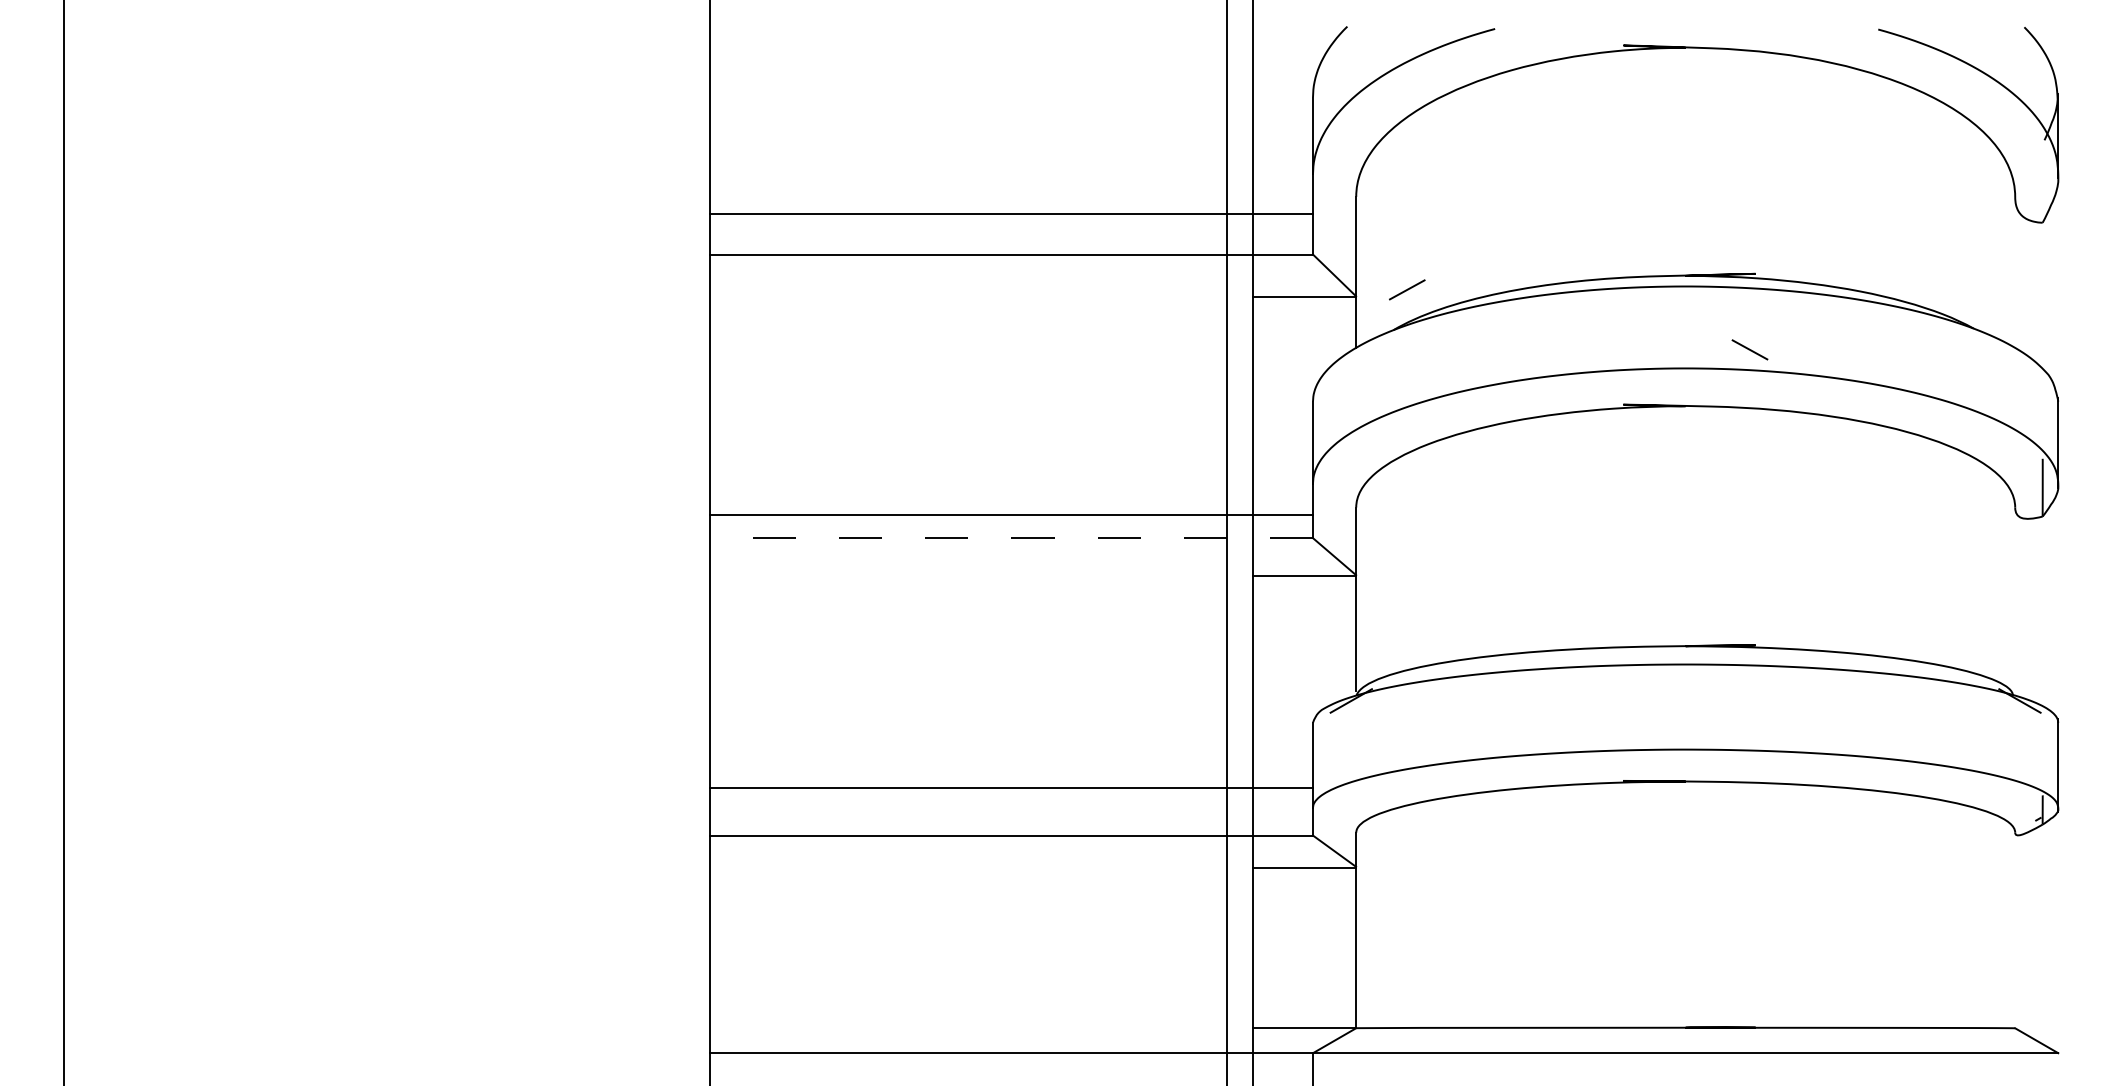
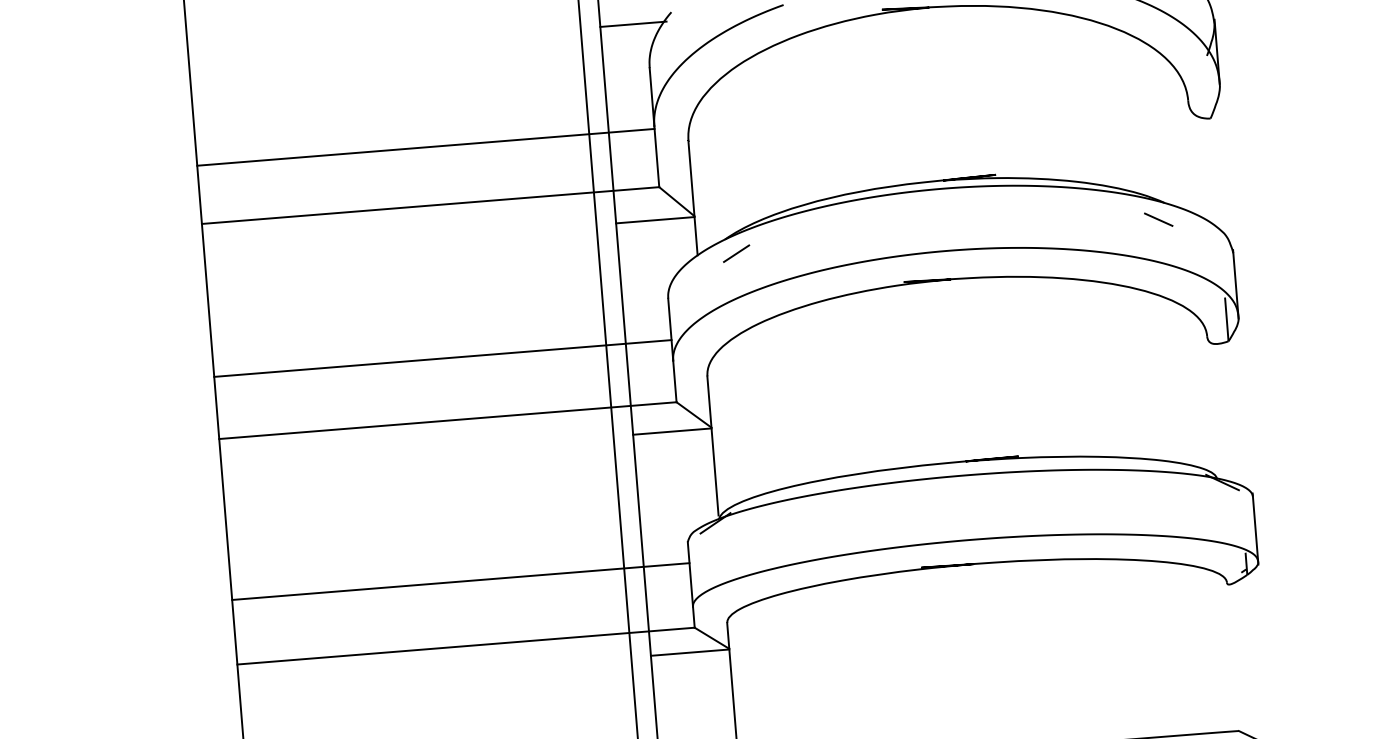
line: (1296, 38) -> (633, 24), added
line: (1010, 213) -> (425, 147), moved
line: (1407, 289) -> (736, 253), moved
line: (1749, 349) -> (1158, 219), moved
line: (1010, 515) -> (442, 358), moved
line: (1011, 538) -> (447, 420), dashed -> solid
line: (1010, 788) -> (460, 581), moved

